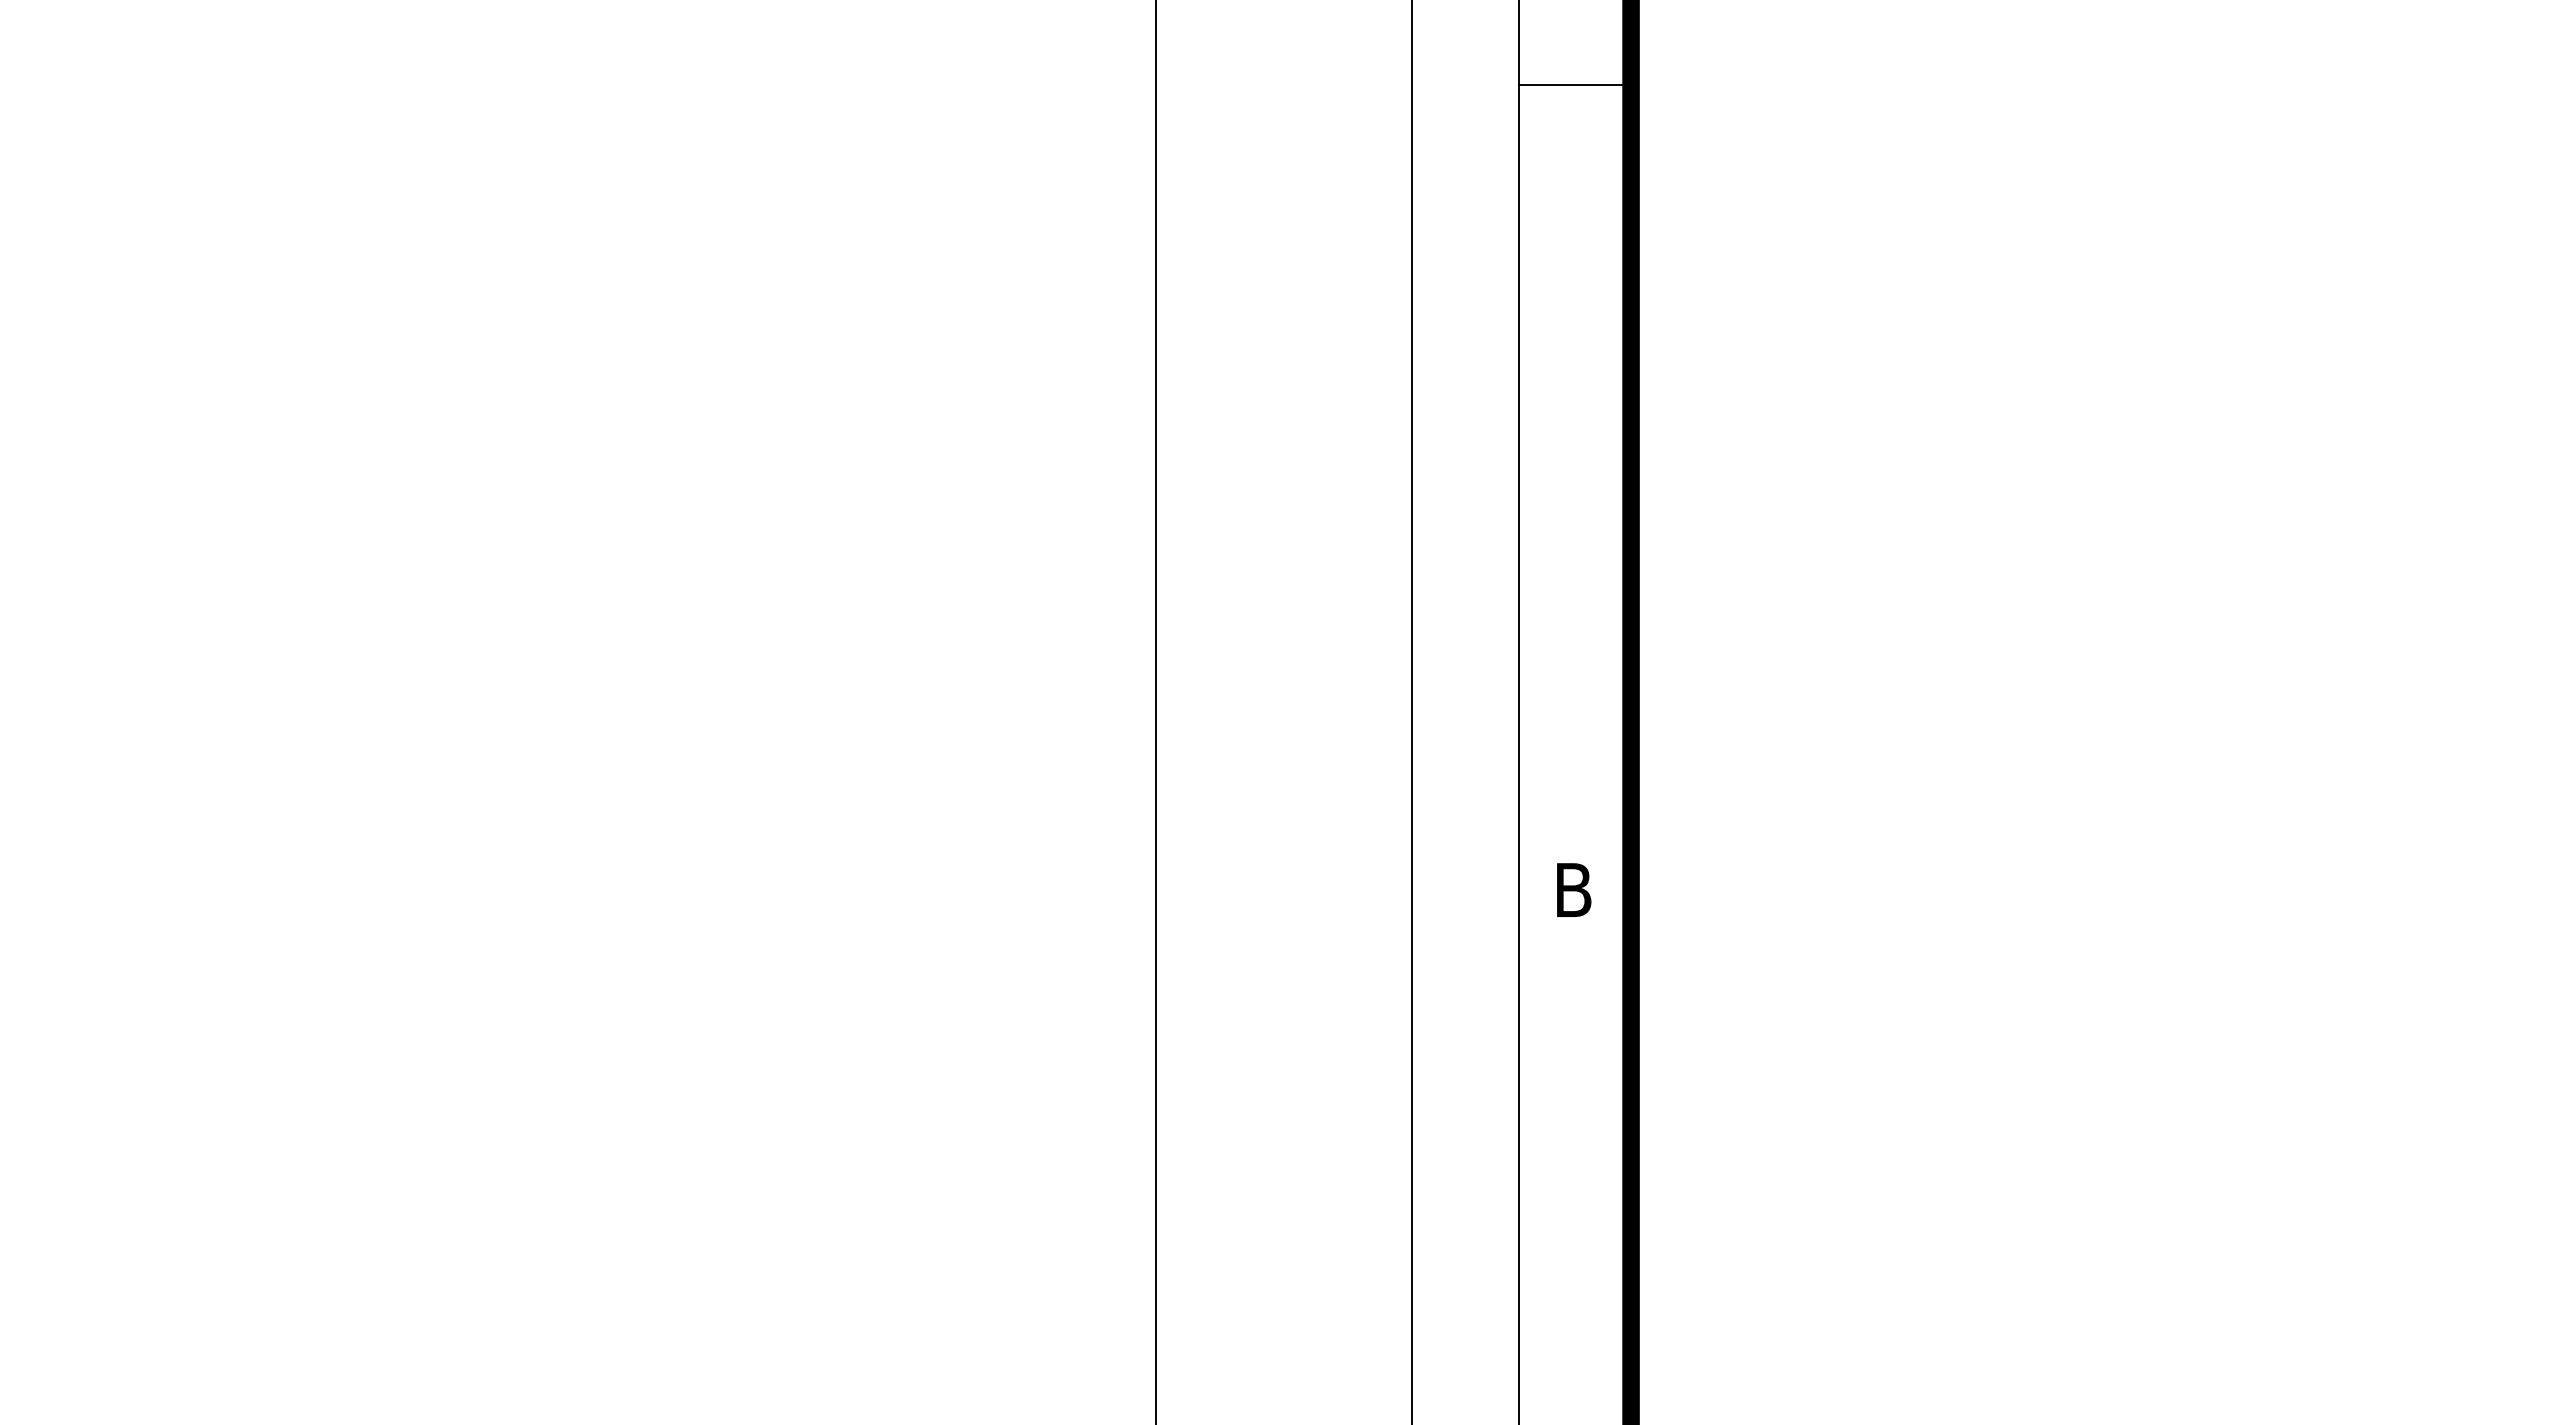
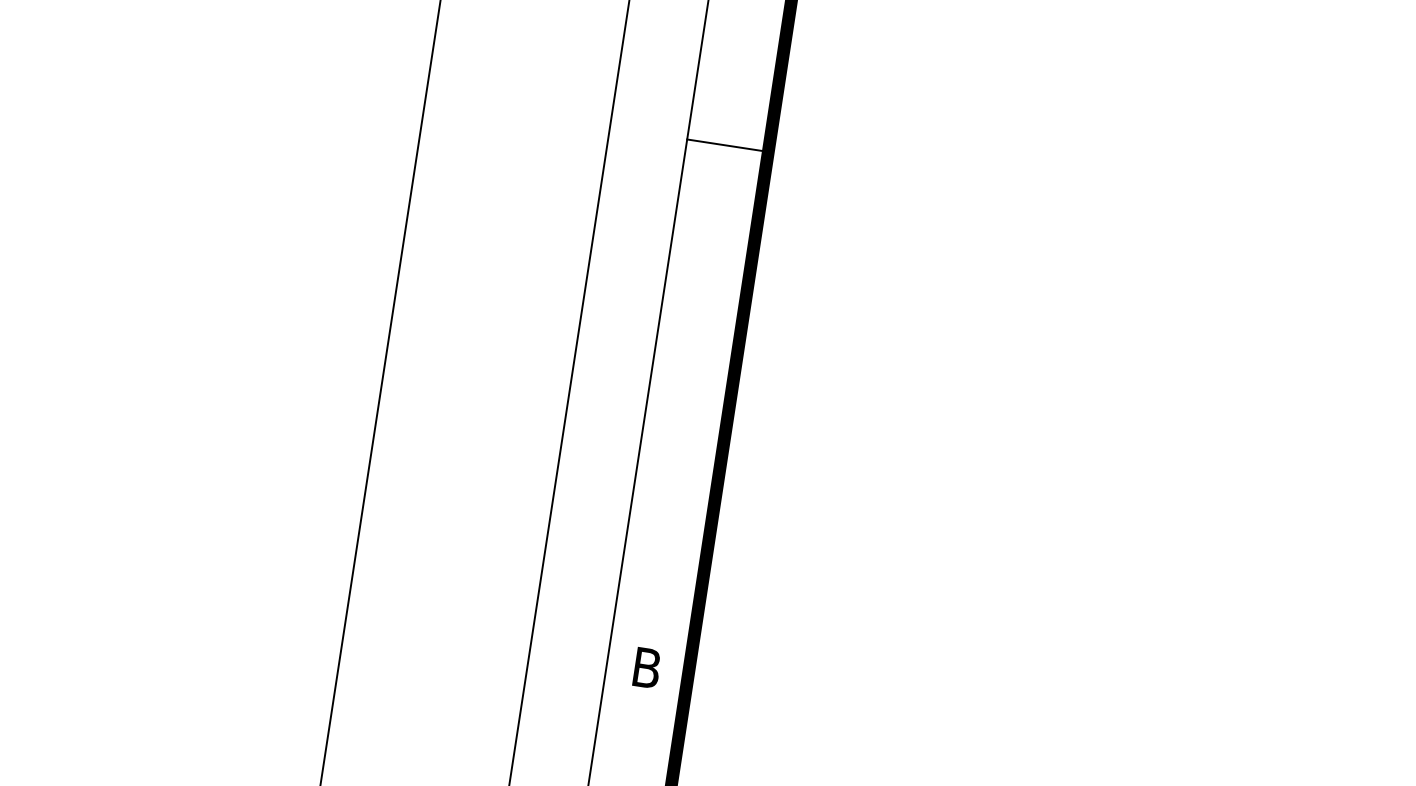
line: (1574, 85) -> (727, 145), moved

